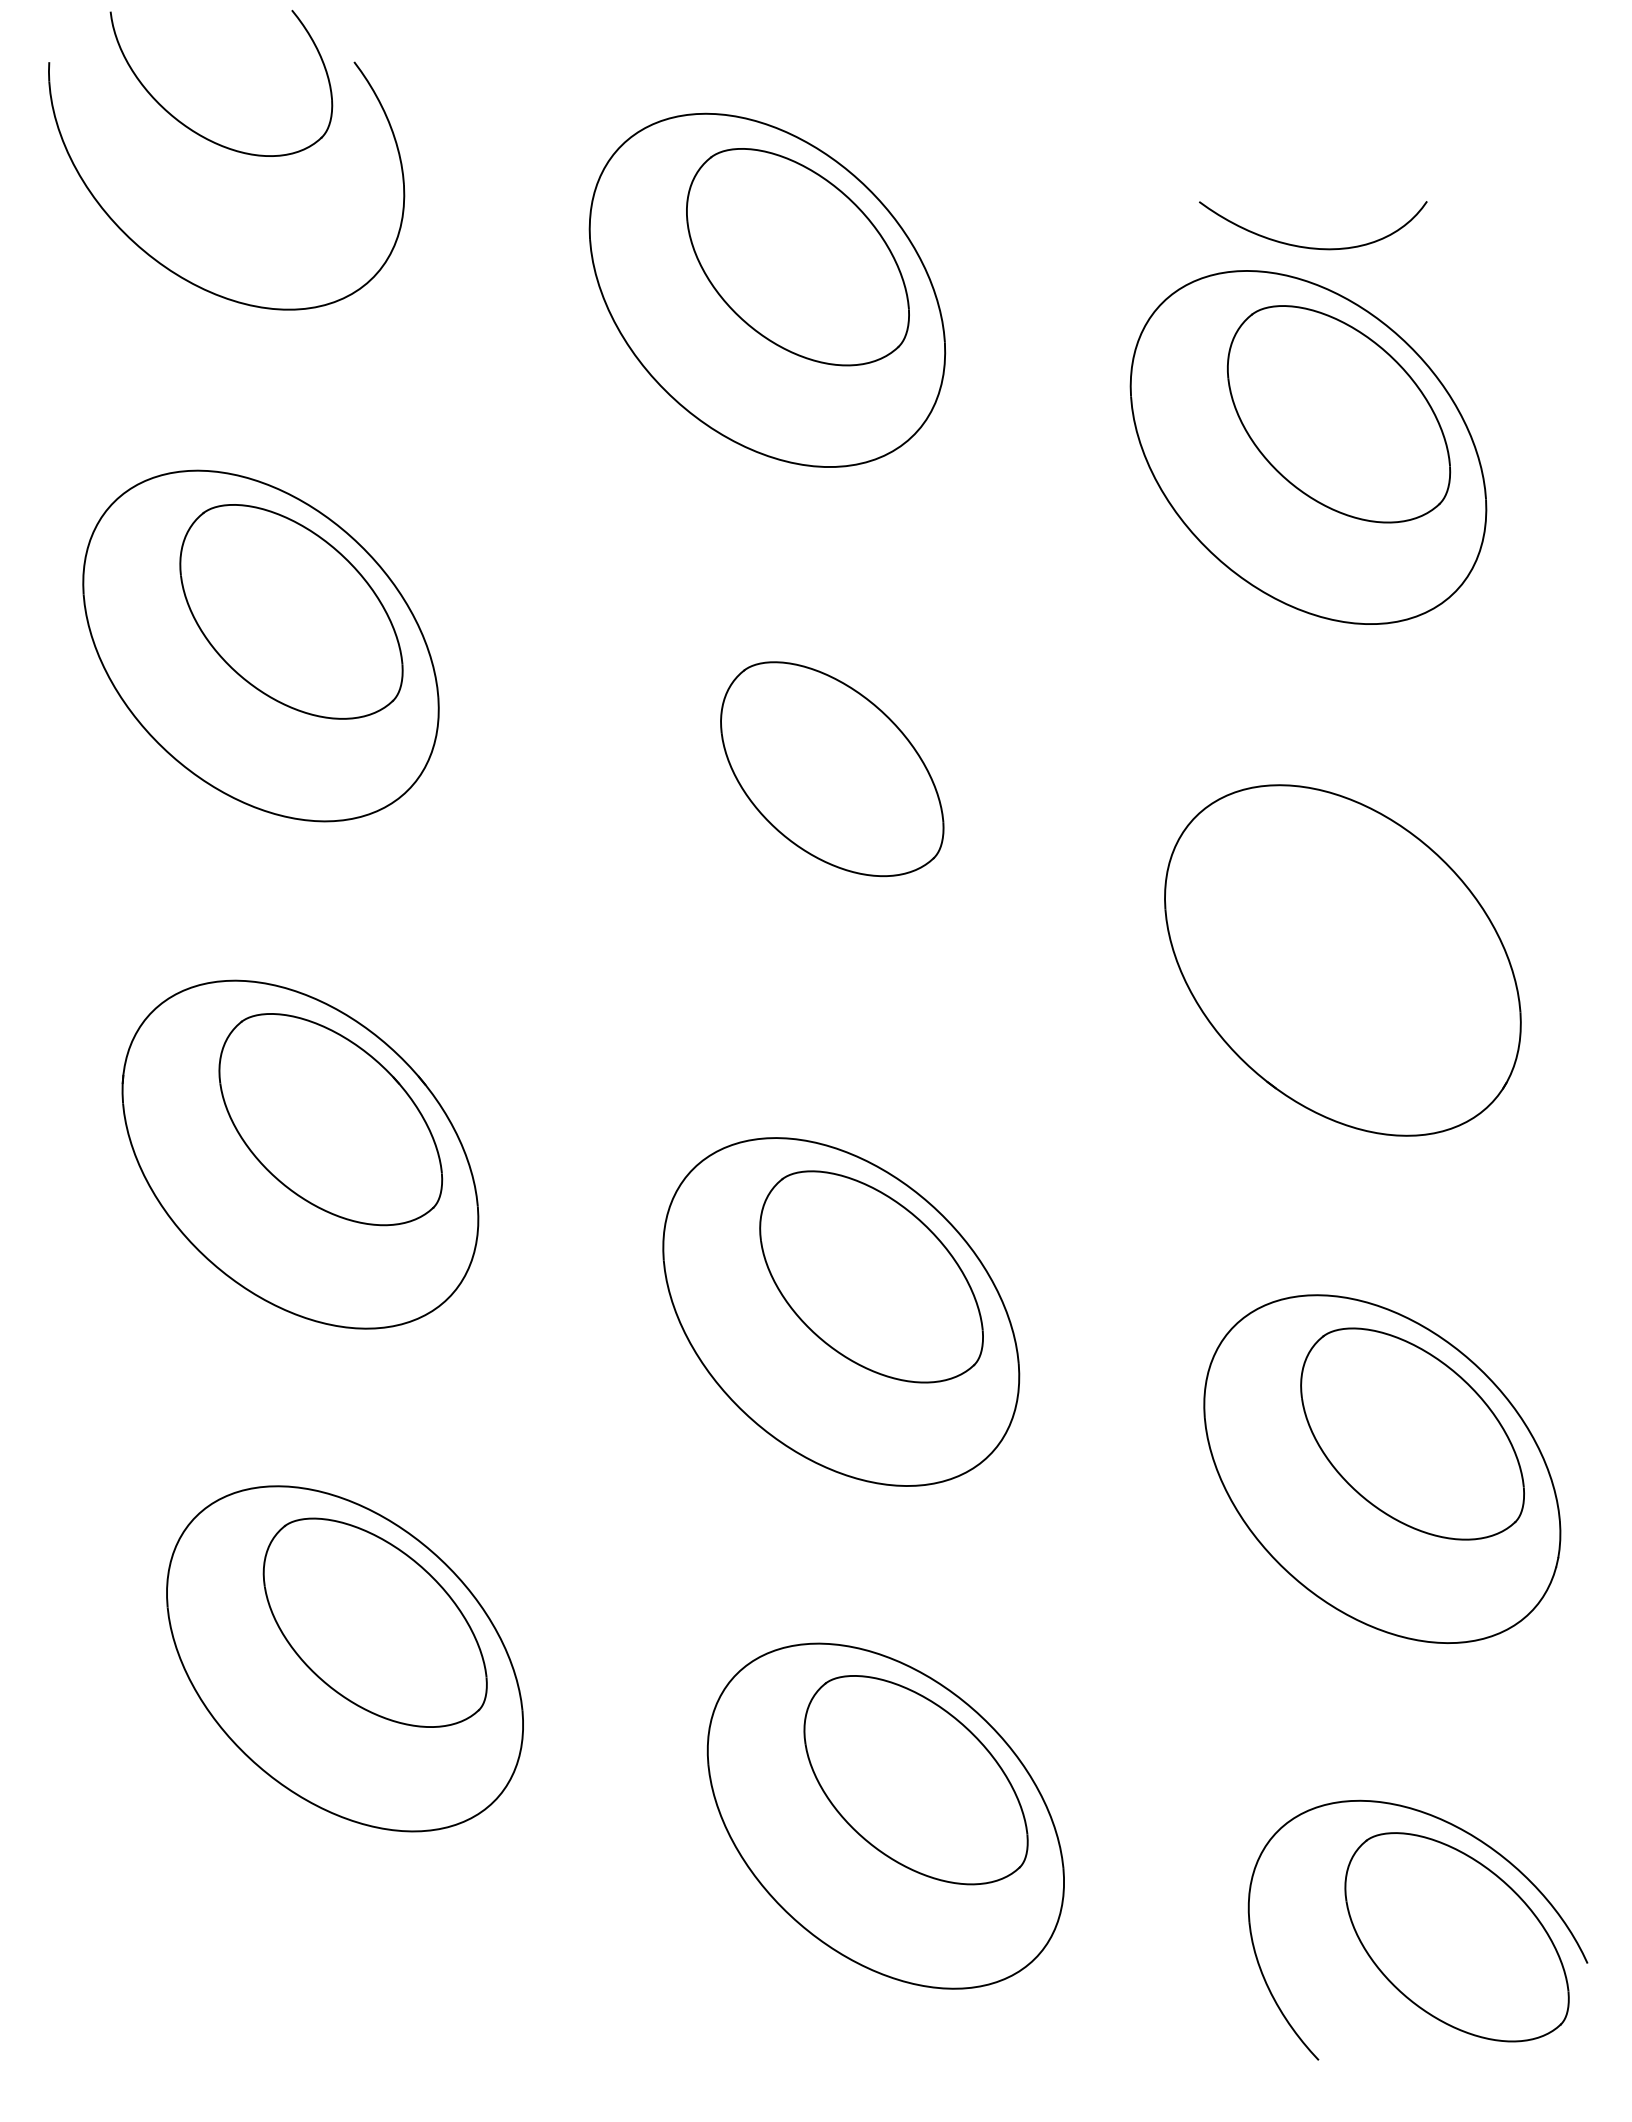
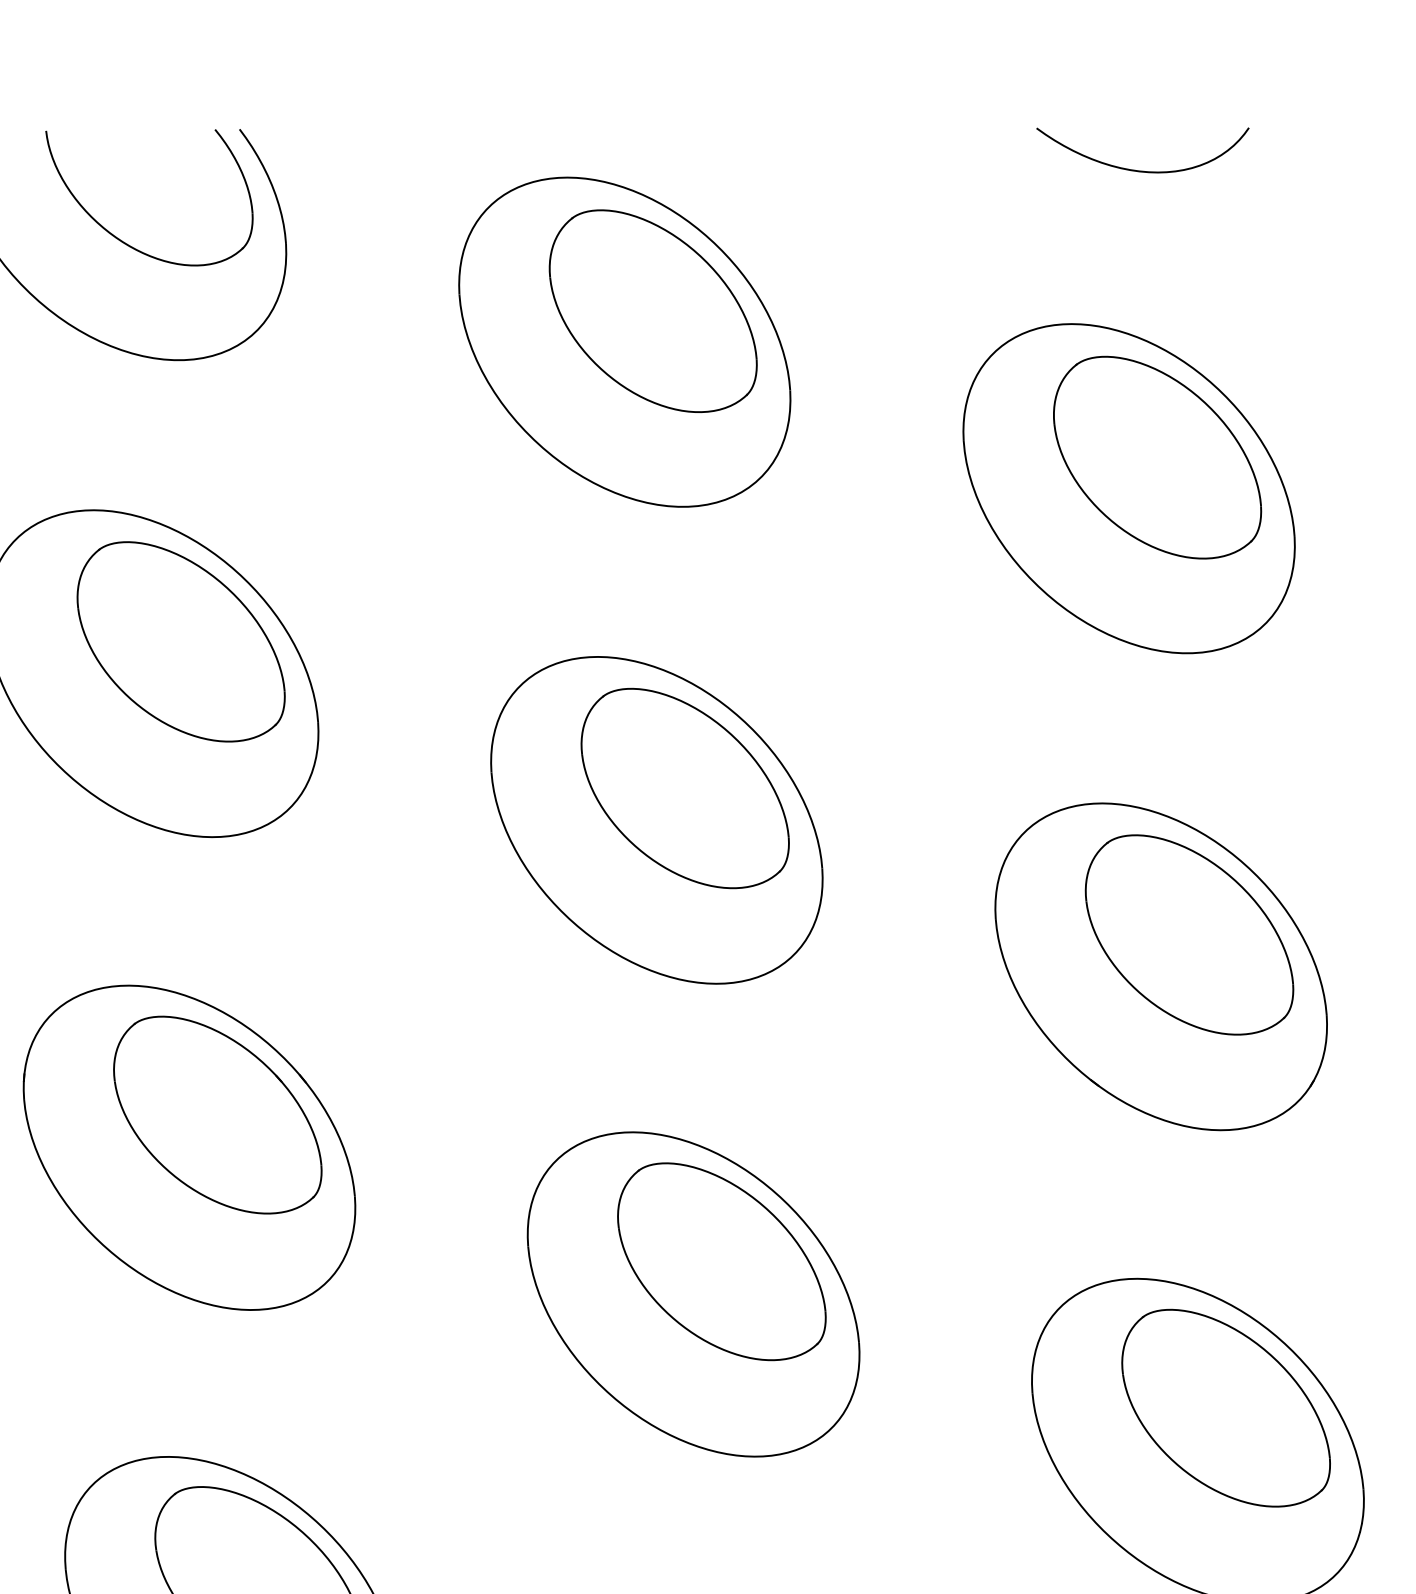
part: (191, 128) -> (121, 239), moved
curve: (1313, 247) -> (1143, 170), moved
part: (801, 803) -> (656, 820), added
part: (1373, 926) -> (1189, 935), added

